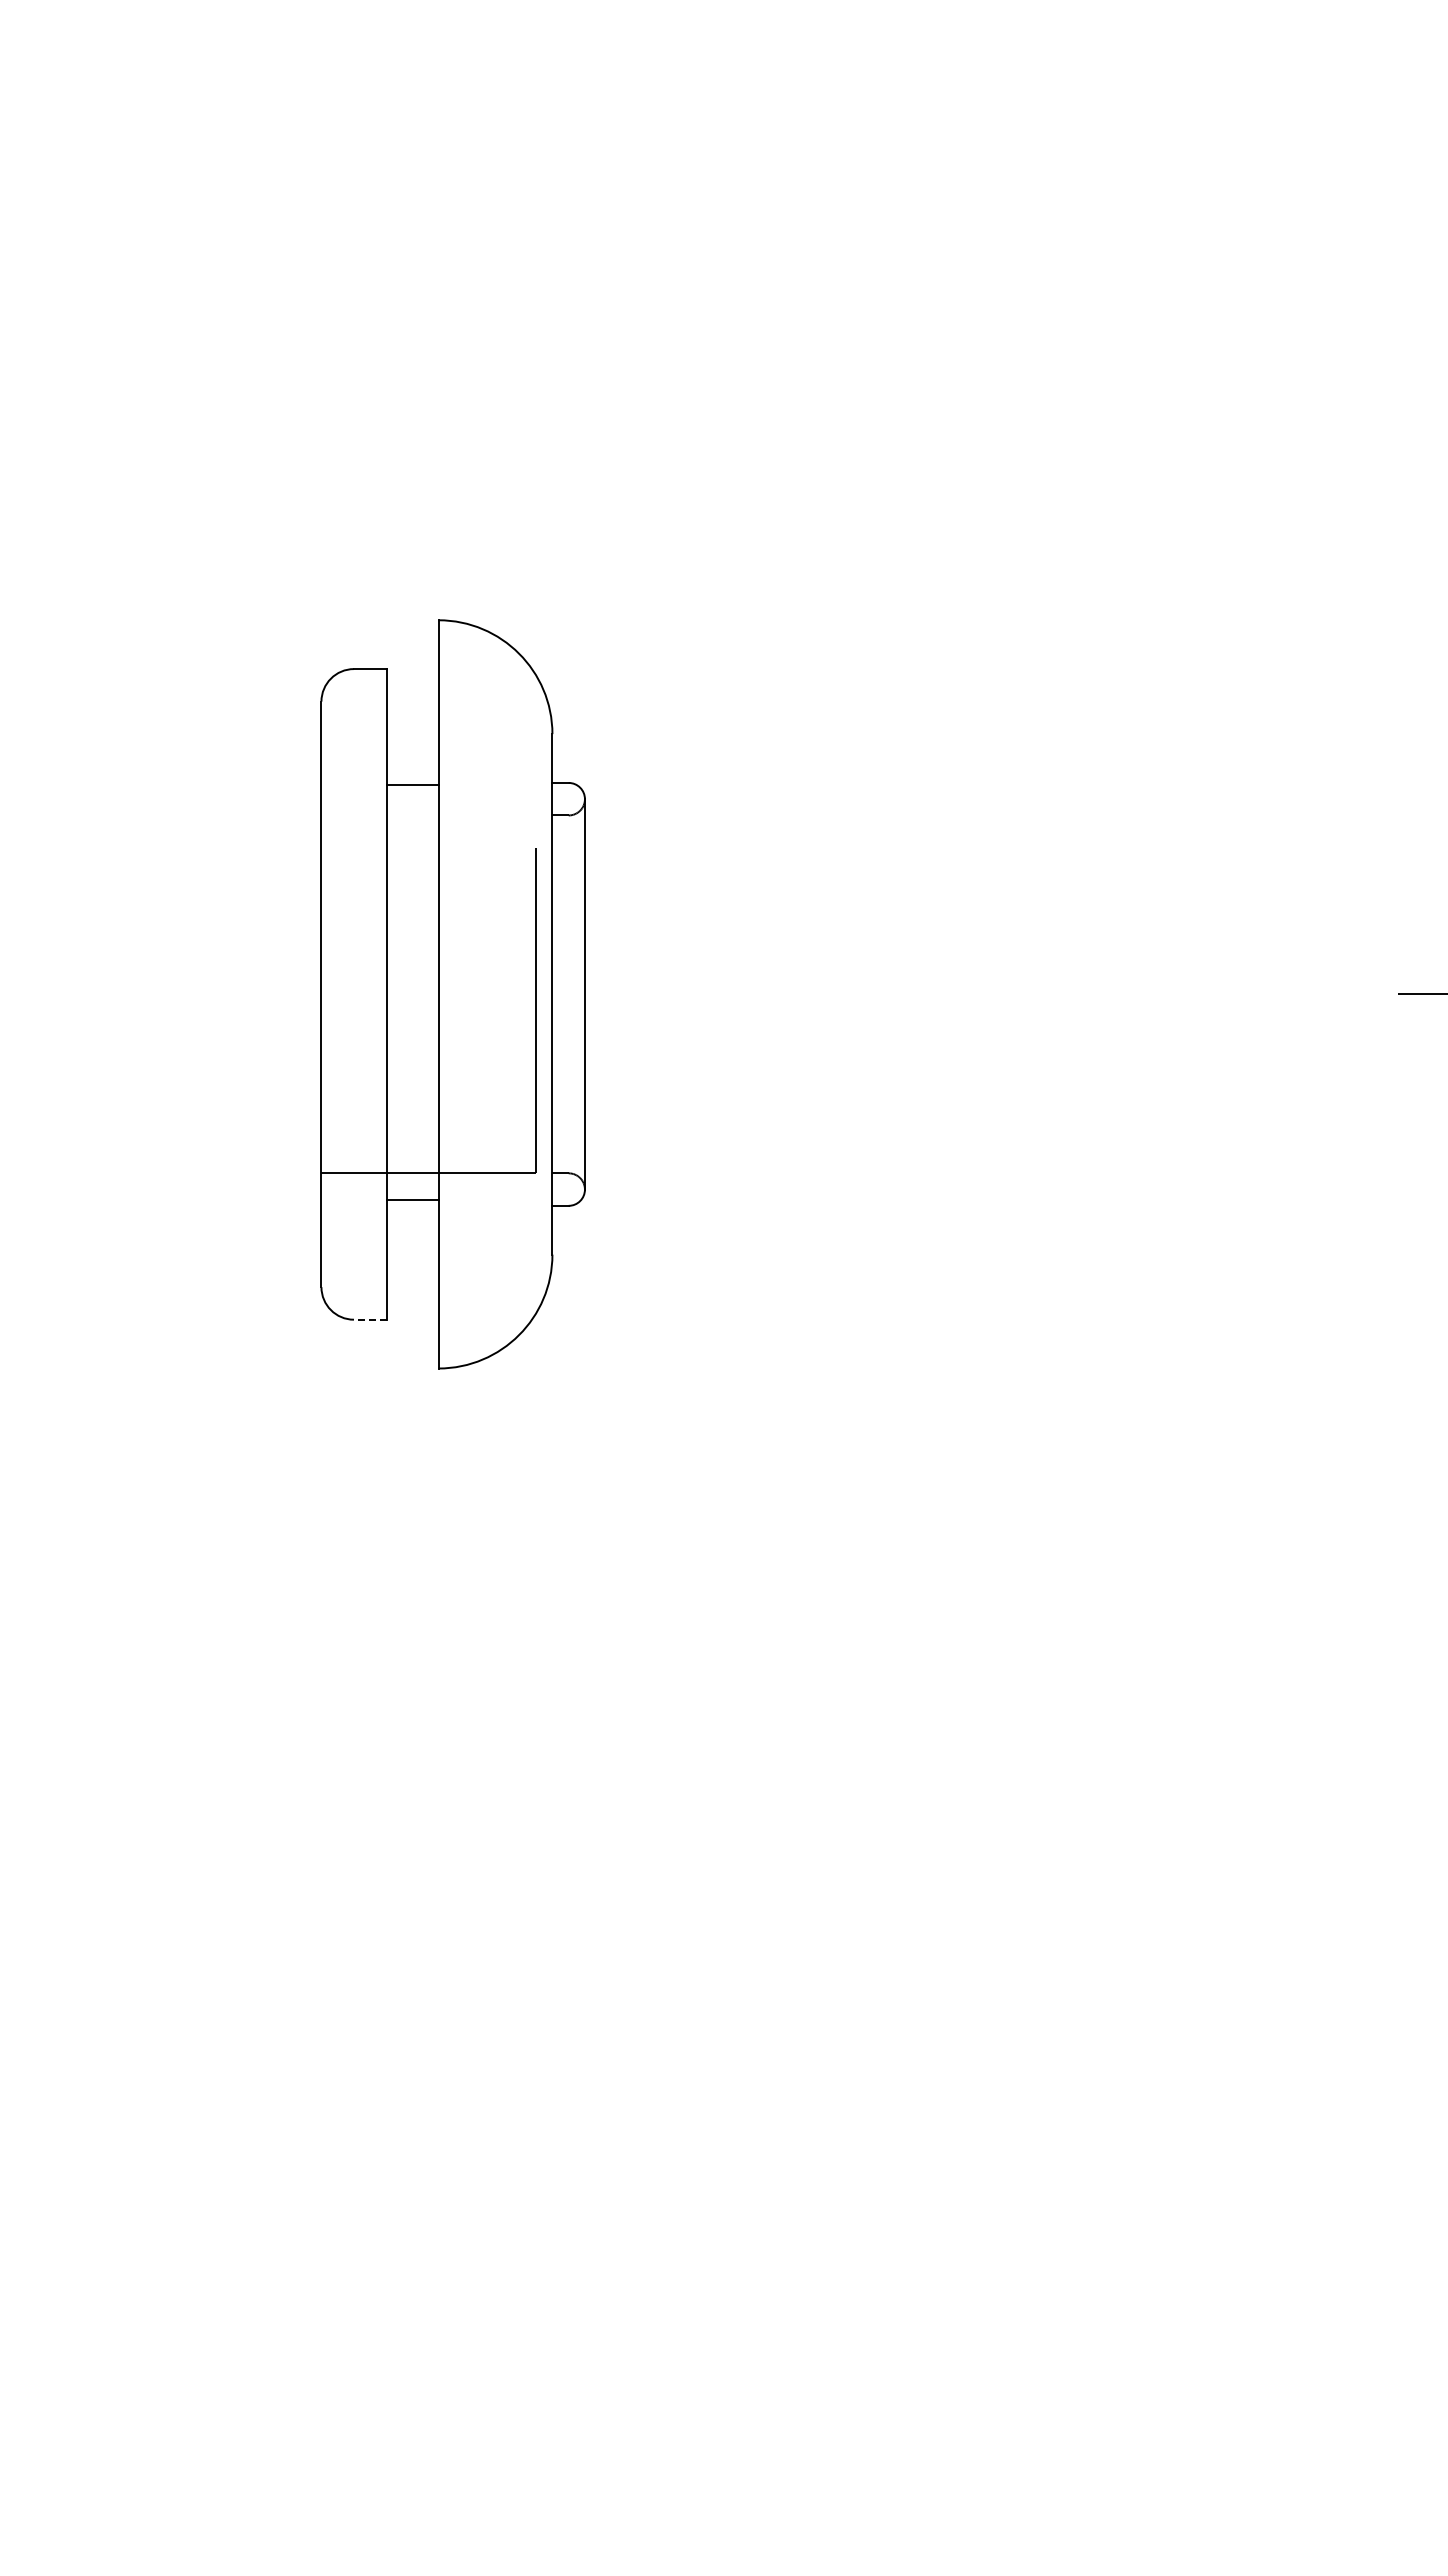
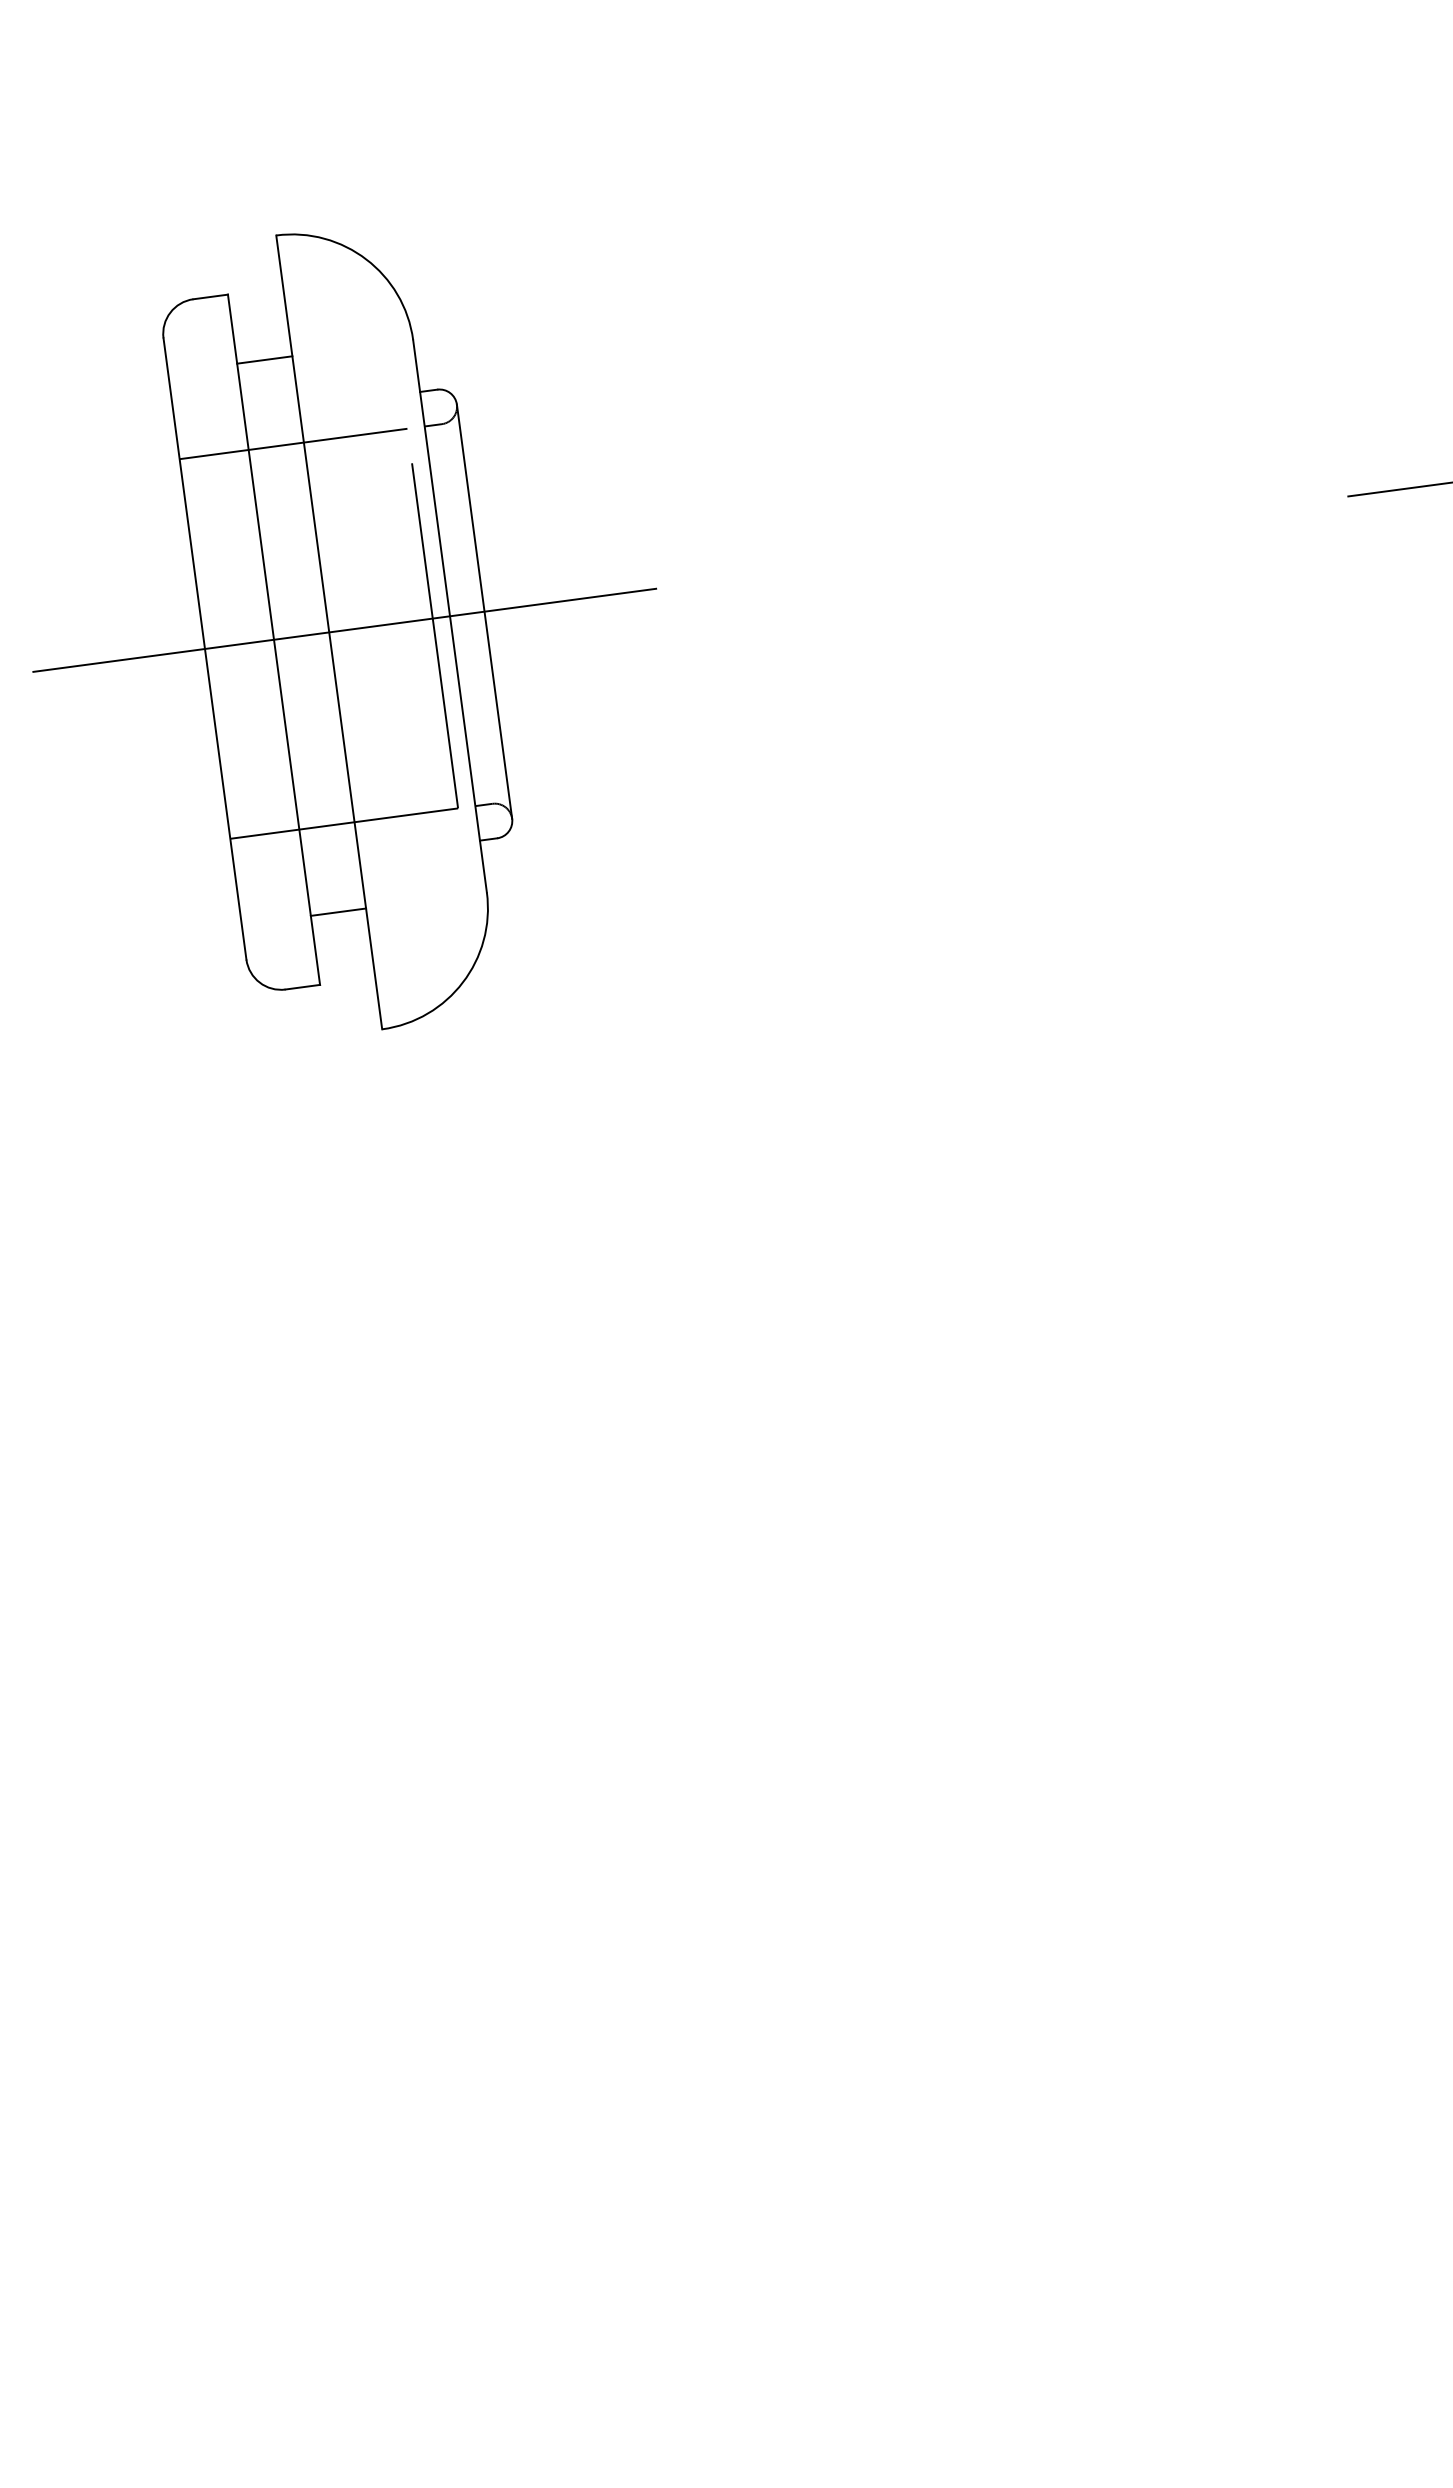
line: (412, 785) -> (264, 360), moved
line: (428, 815) -> (293, 444), added
line: (452, 994) -> (344, 630), added
line: (412, 1199) -> (338, 912), moved
line: (369, 1319) -> (301, 987), dashed -> solid

